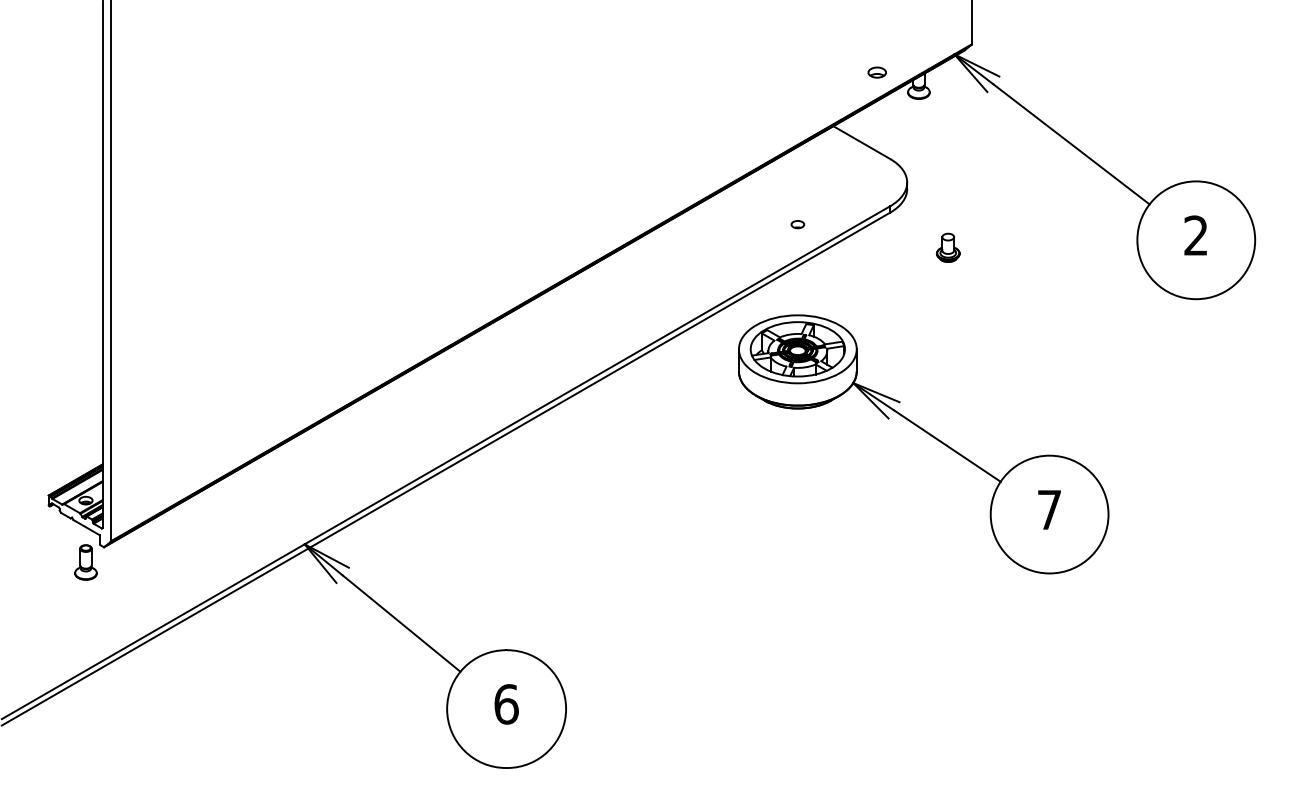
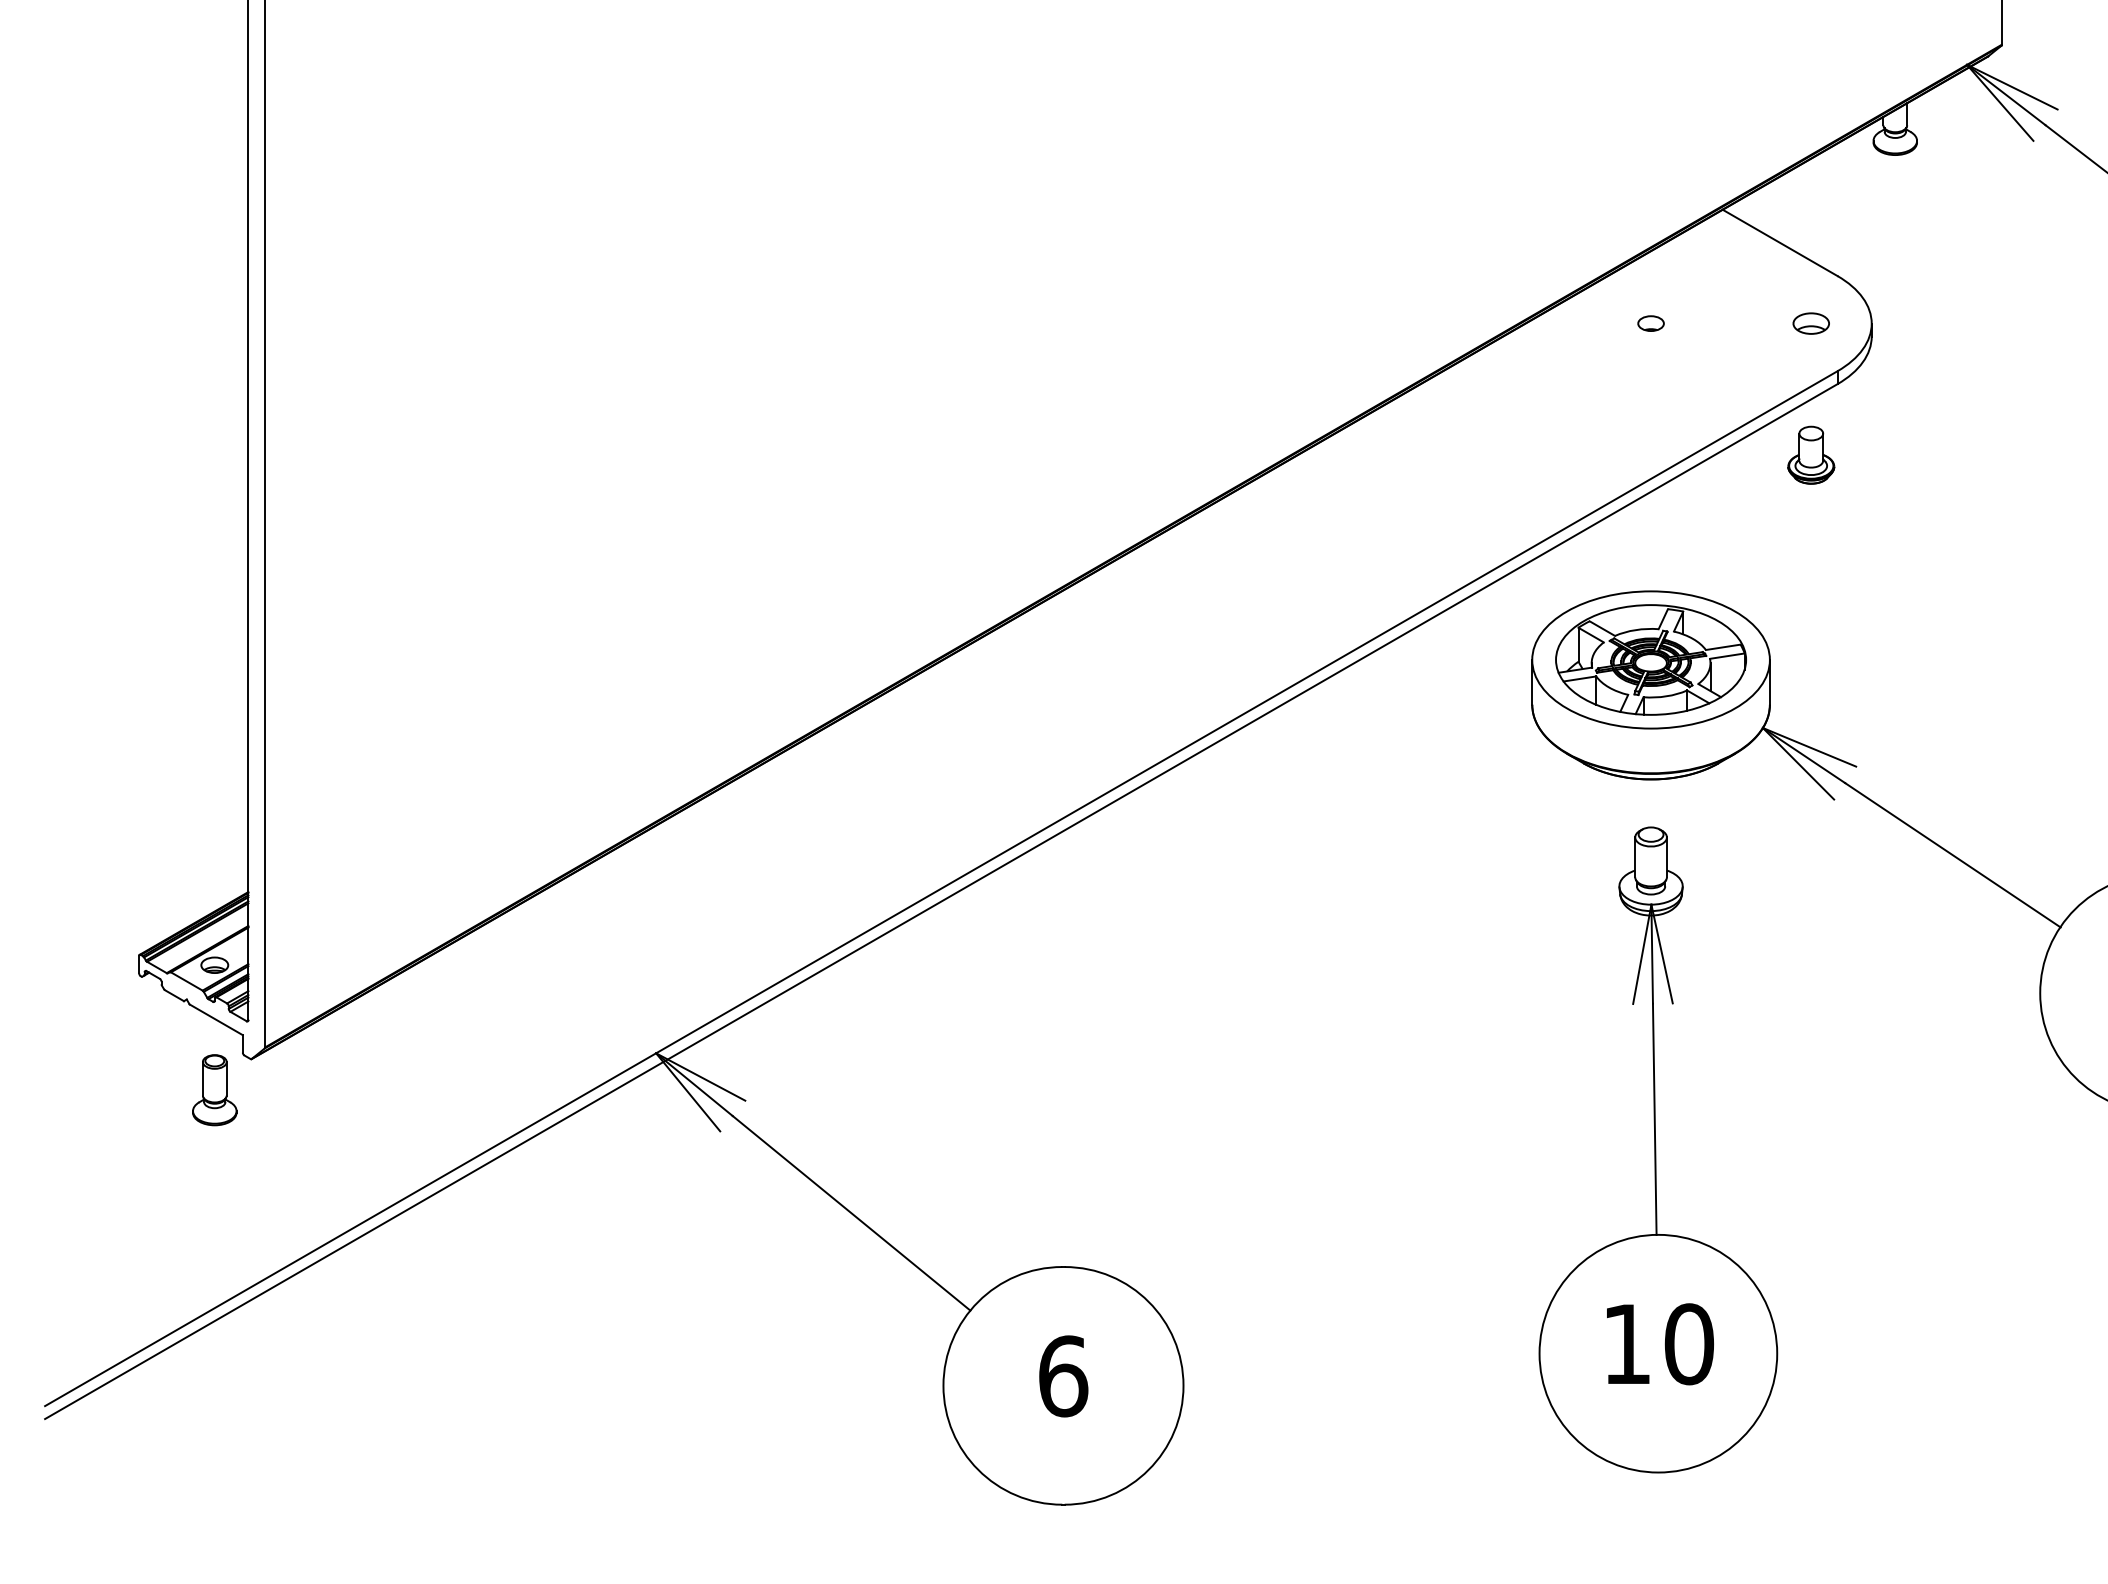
part: (876, 72) -> (1809, 323), moved
part: (797, 224) -> (1650, 323), moved
part: (948, 247) -> (1811, 454), moved
part: (801, 591) -> (1658, 1148), added

